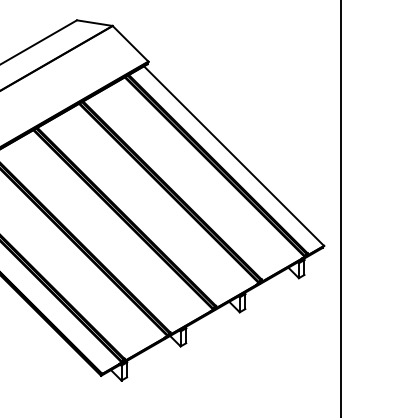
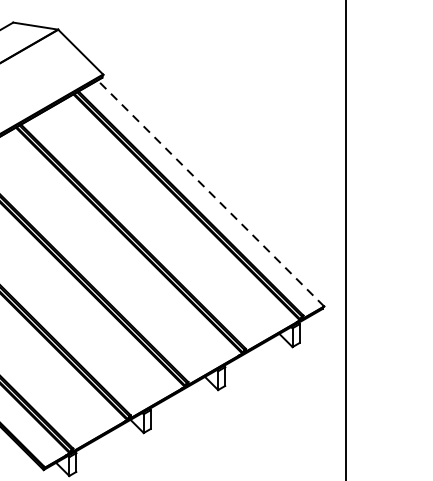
line: (233, 155) -> (210, 192), solid -> dashed

